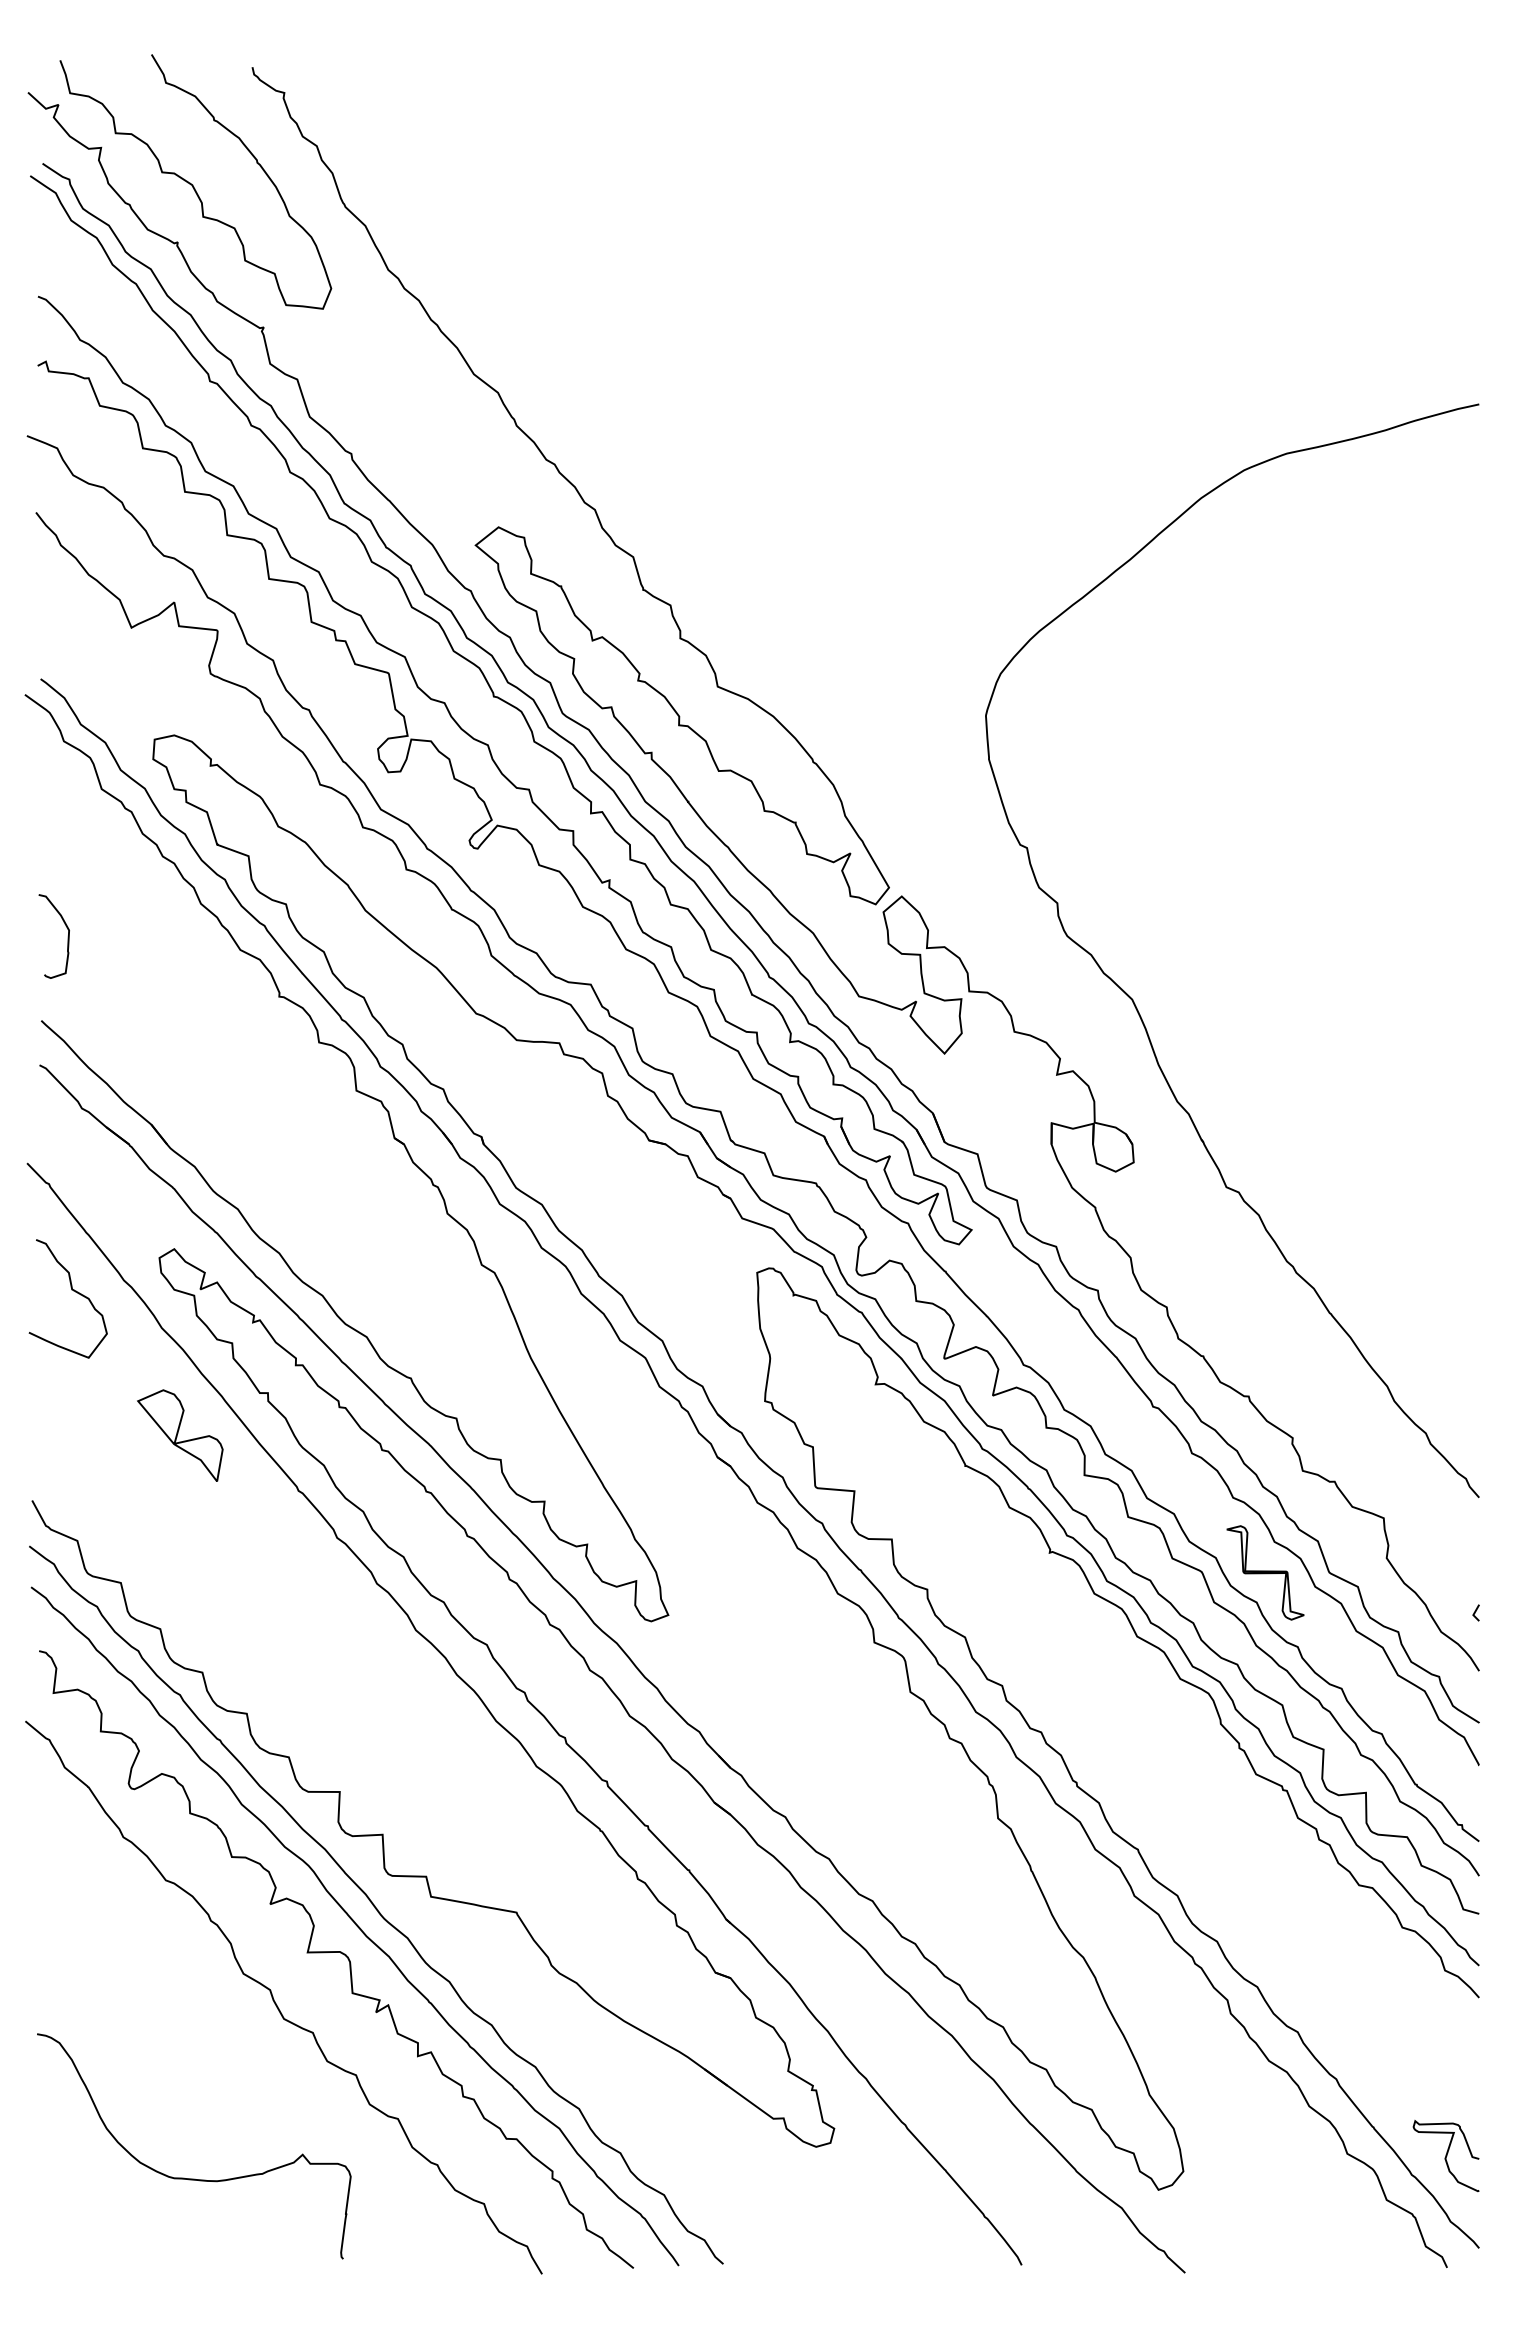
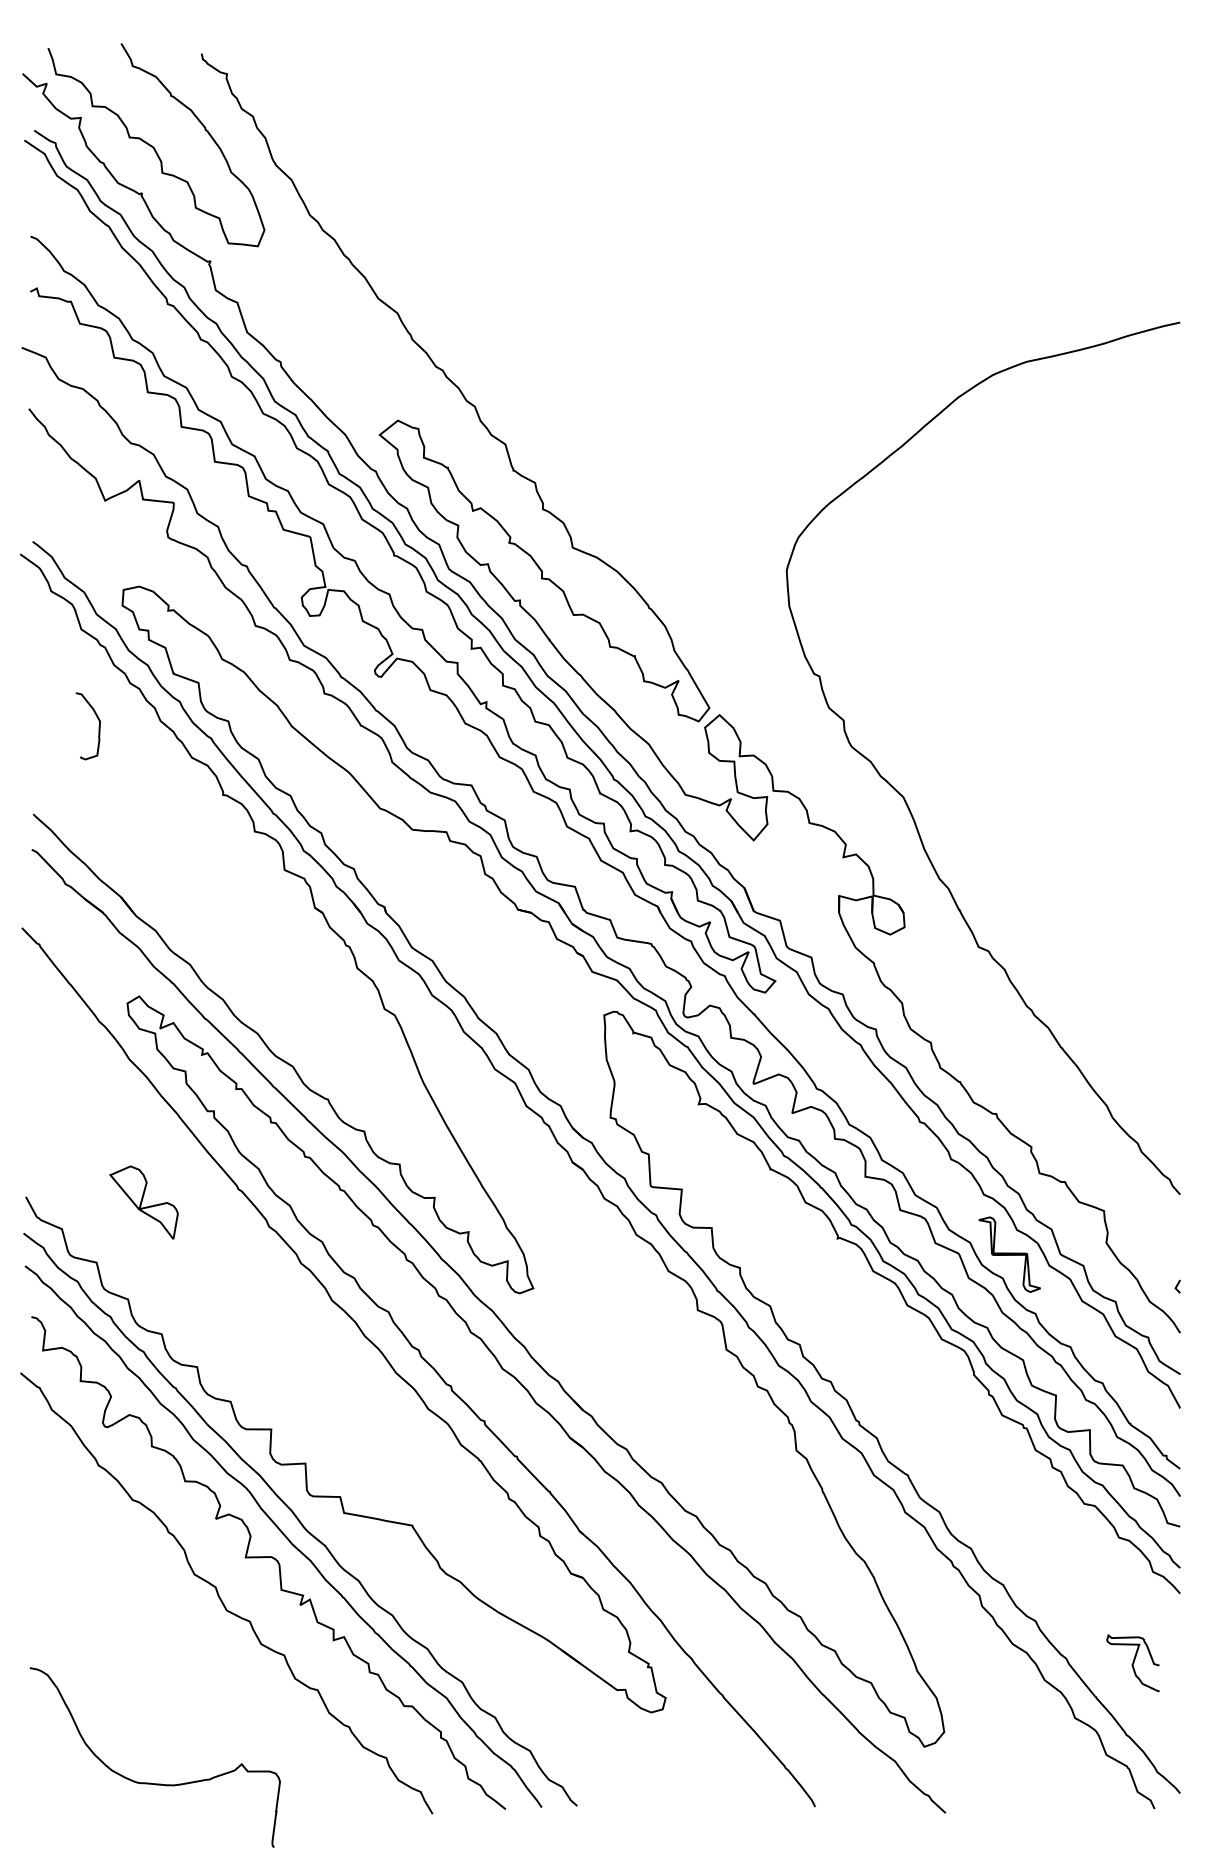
curve: (67, 936) -> (98, 726), moved
curve: (71, 1290) -> (57, 1029), removed
part: (180, 1435) -> (144, 1202), moved
curve: (1445, 2156) -> (1132, 1663), moved
curve: (194, 2178) -> (155, 1783), moved

